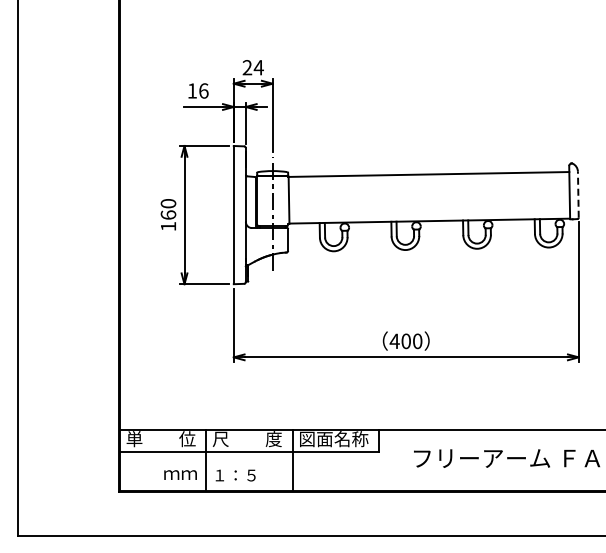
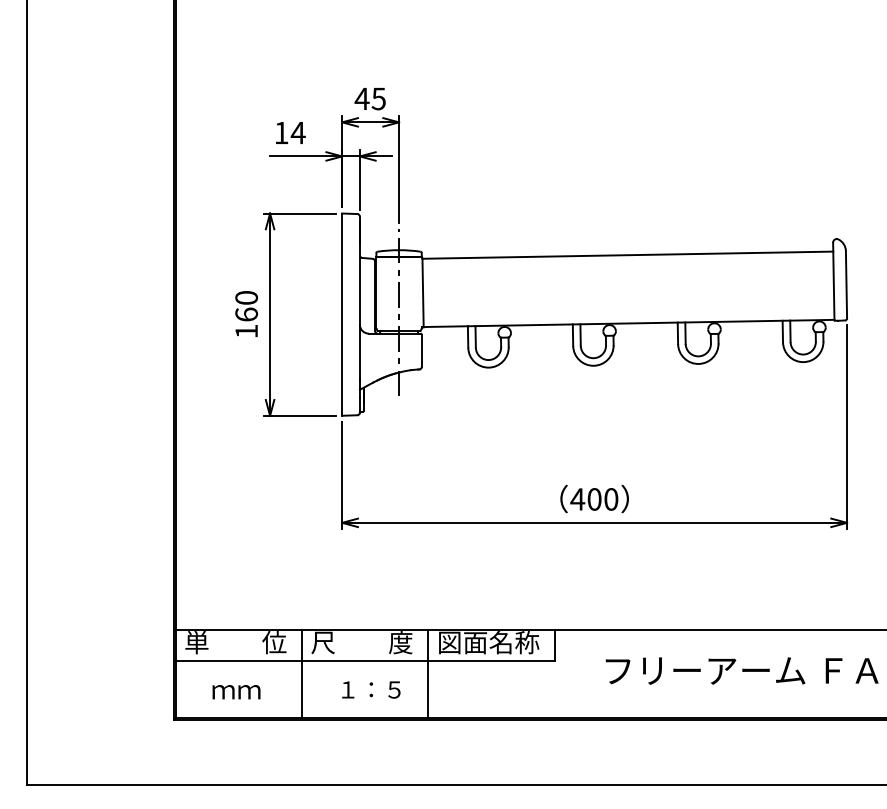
text: (252, 67) -> (369, 98), 24 -> 45
text: (203, 90) -> (297, 132), 16 -> 14
line: (578, 194) -> (846, 284), dashed -> solid
text: (180, 474) -> (236, 691), moved
text: (235, 475) -> (371, 689), moved

